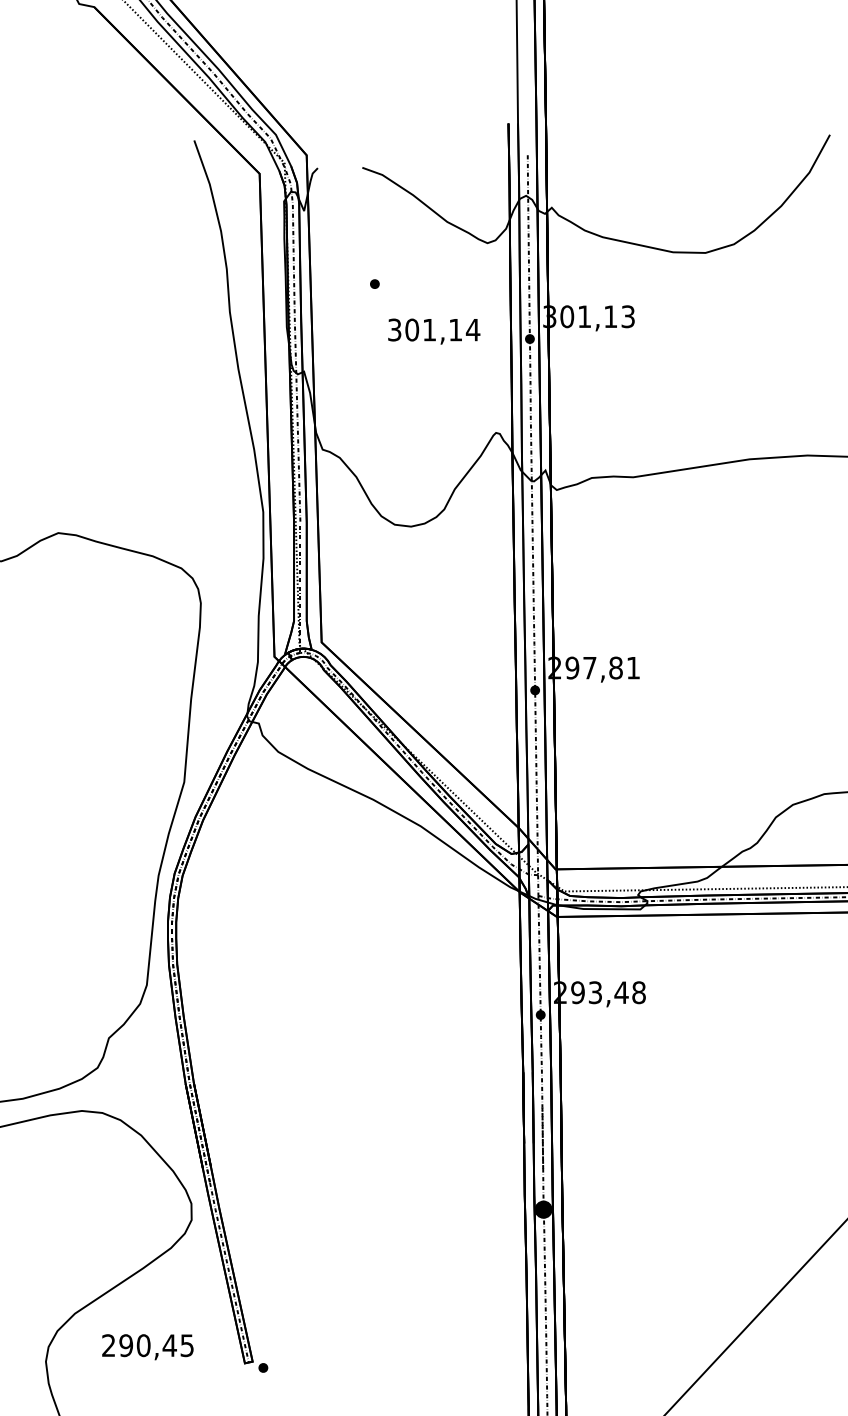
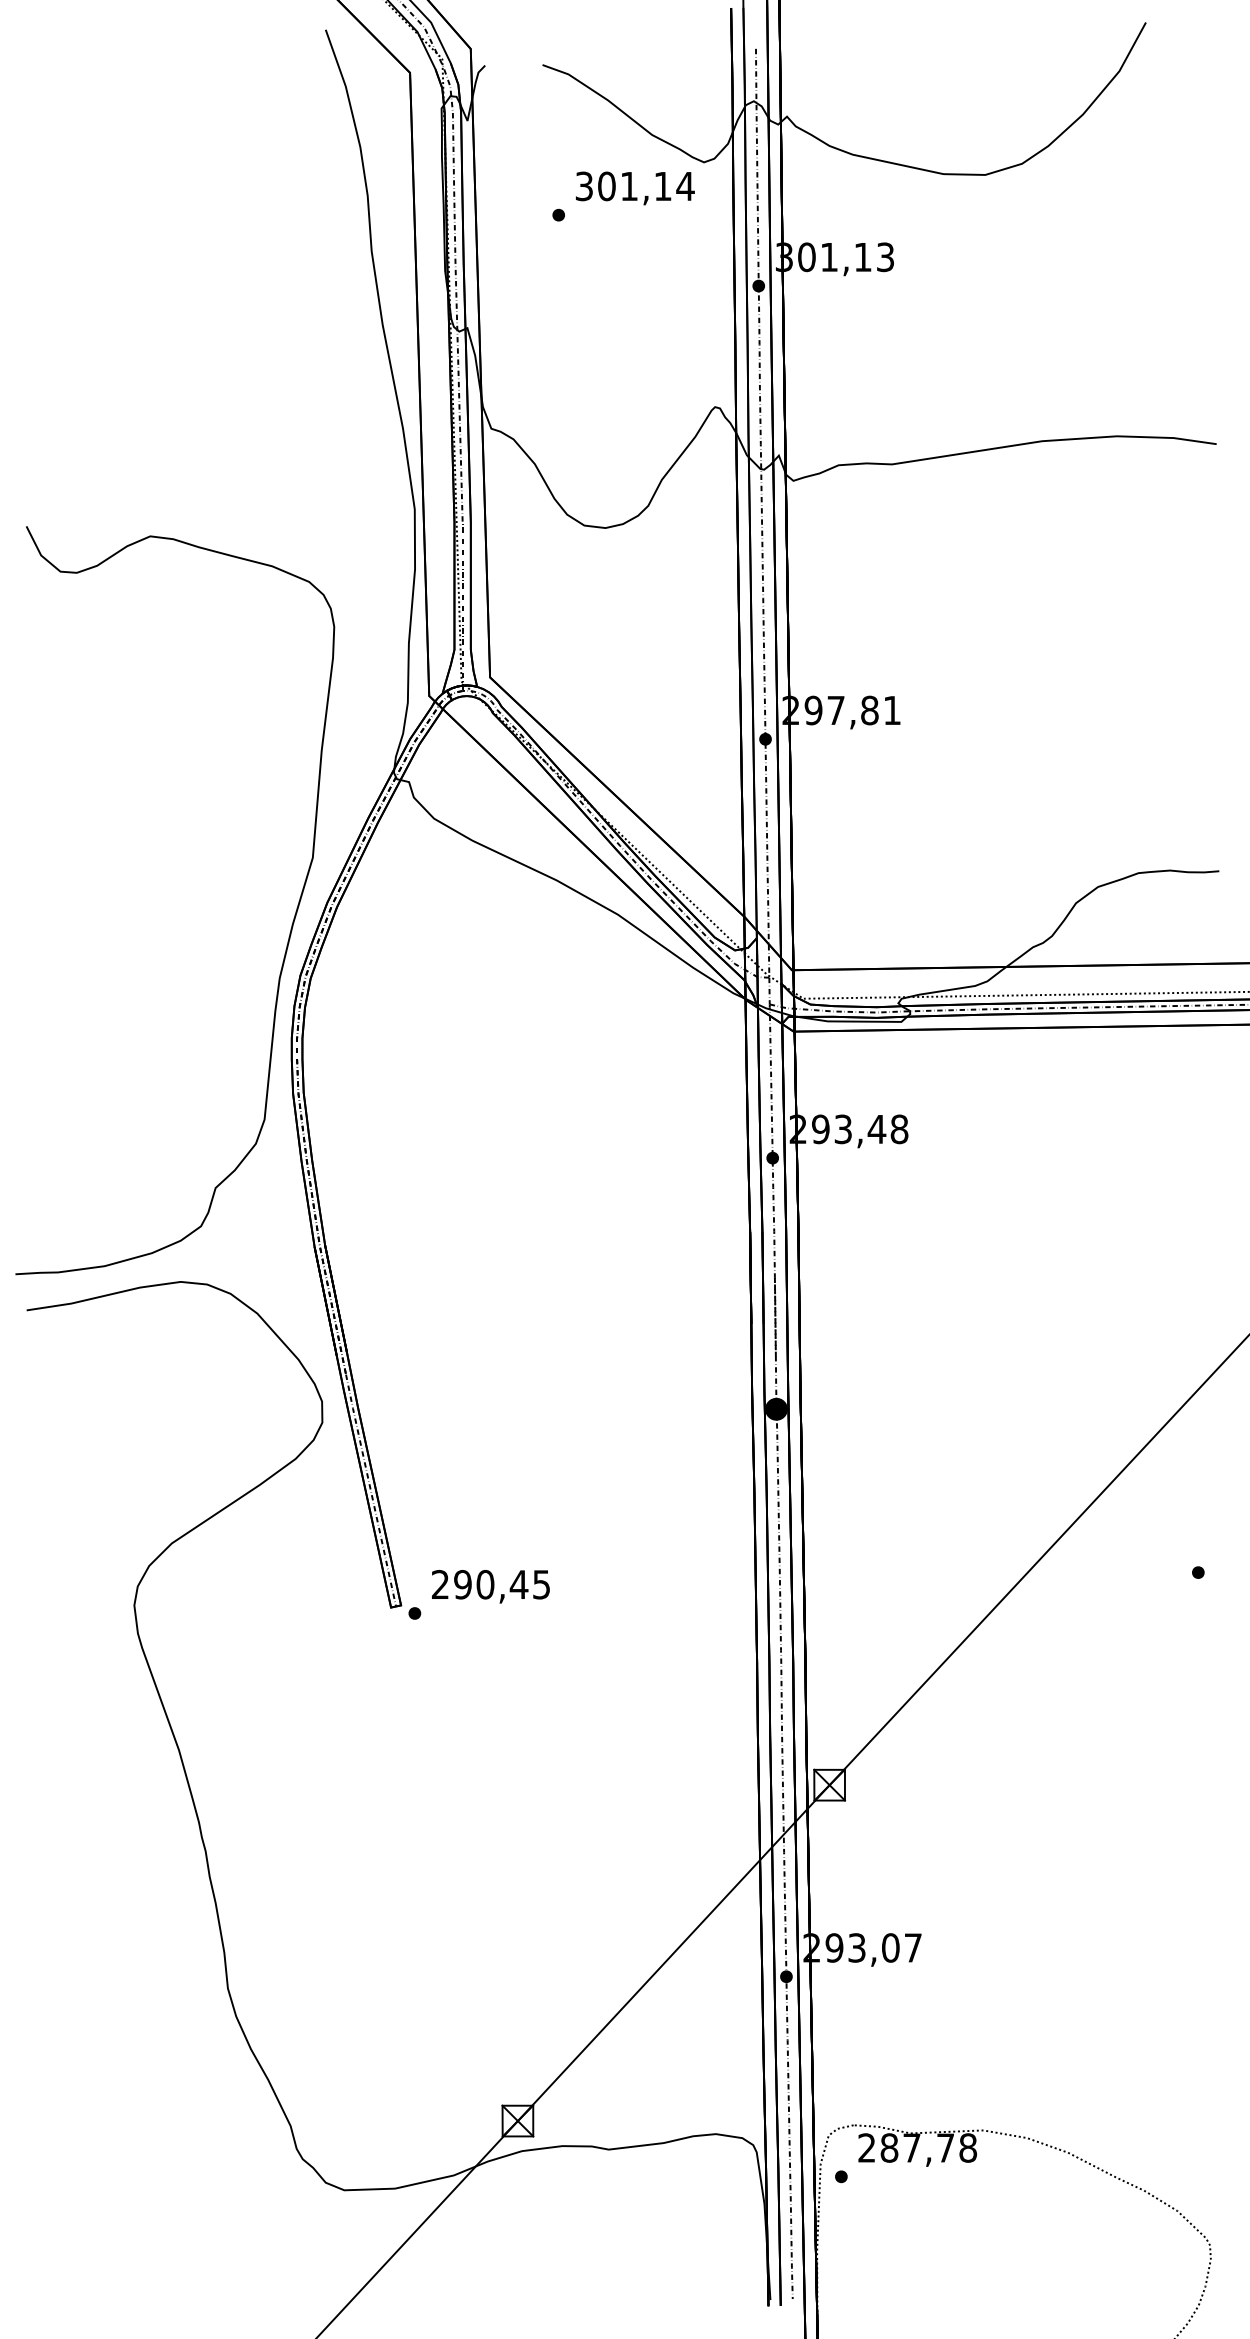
text: (434, 331) -> (635, 188), moved
text: (147, 1347) -> (490, 1586), moved

